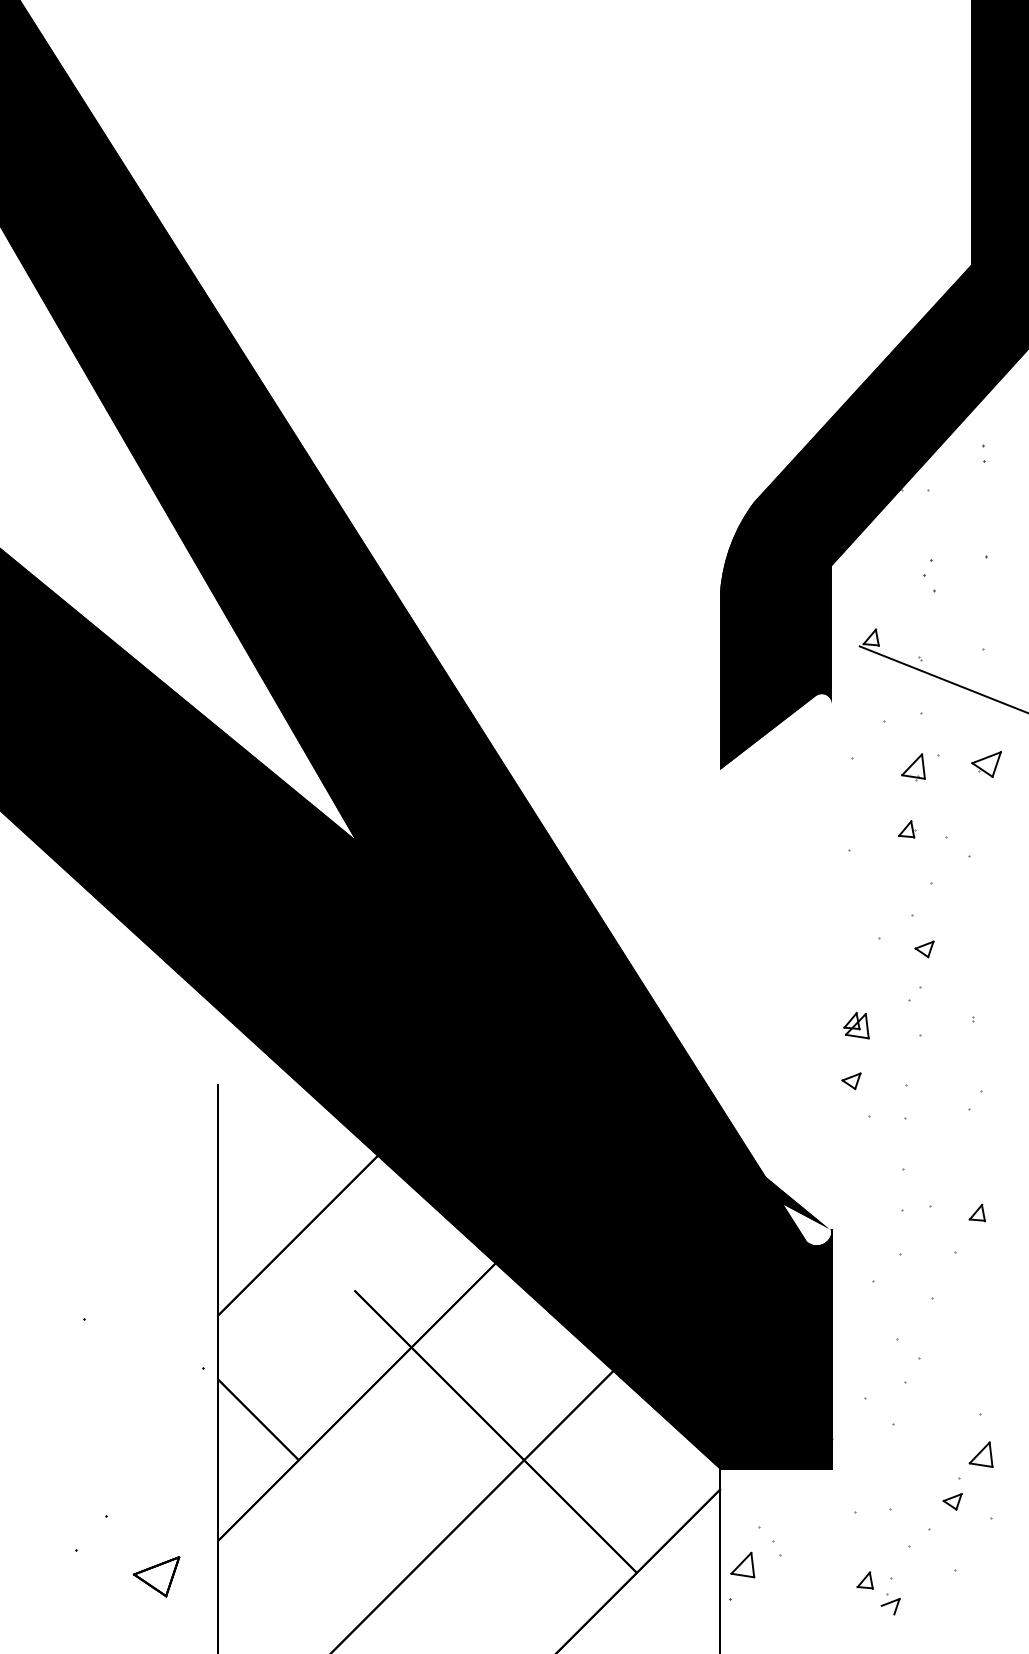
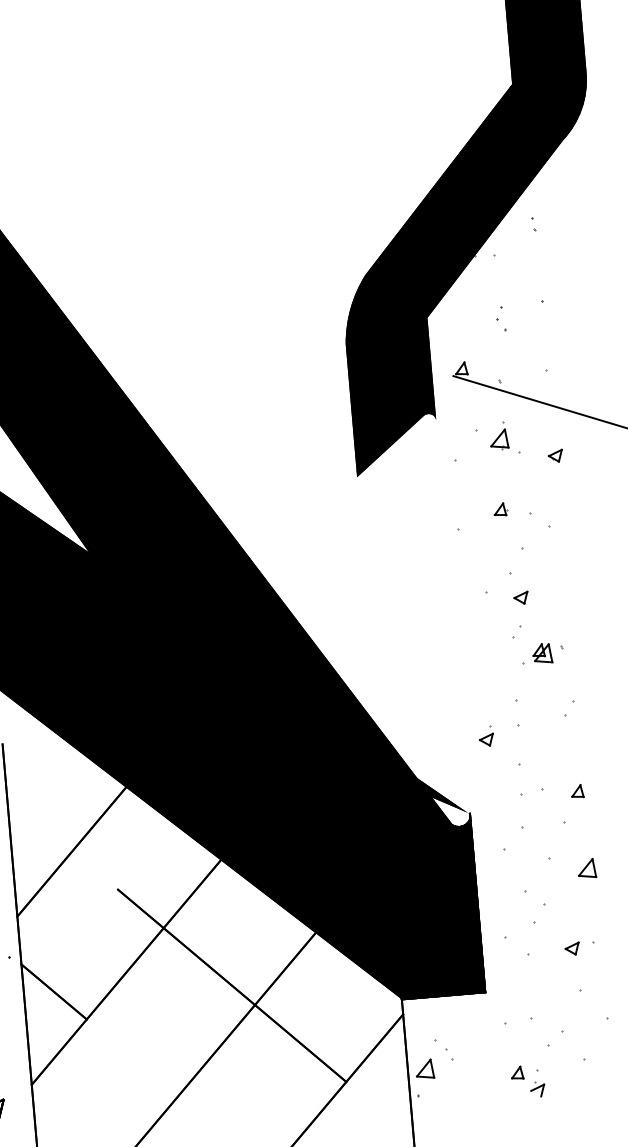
part: (986, 764) -> (555, 456), size x0.62
part: (913, 767) -> (499, 439), moved
part: (856, 1025) -> (542, 653), moved
part: (851, 1081) -> (486, 740), moved
part: (980, 1454) -> (586, 868), moved
part: (952, 1501) -> (572, 948), moved

